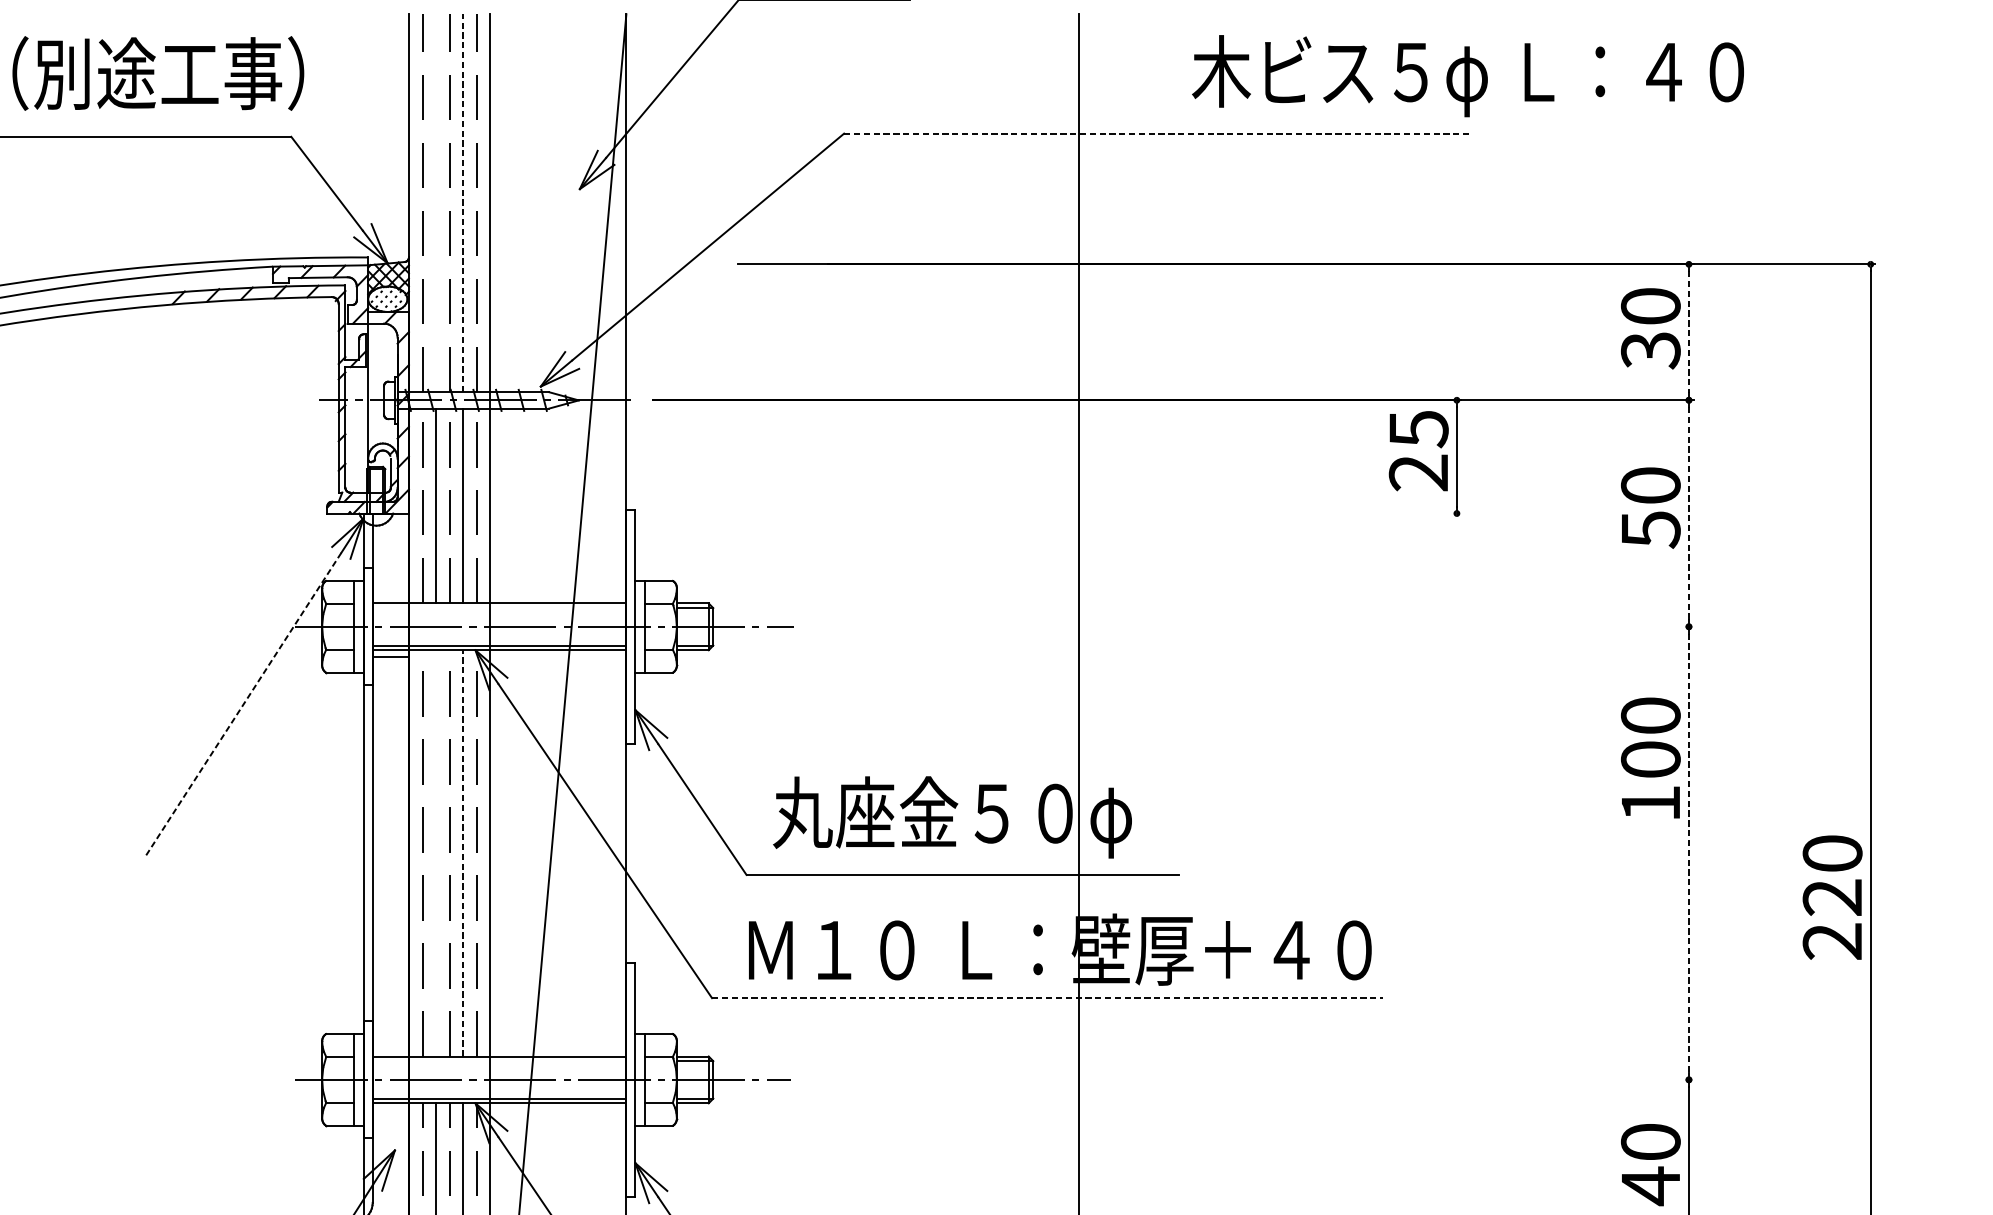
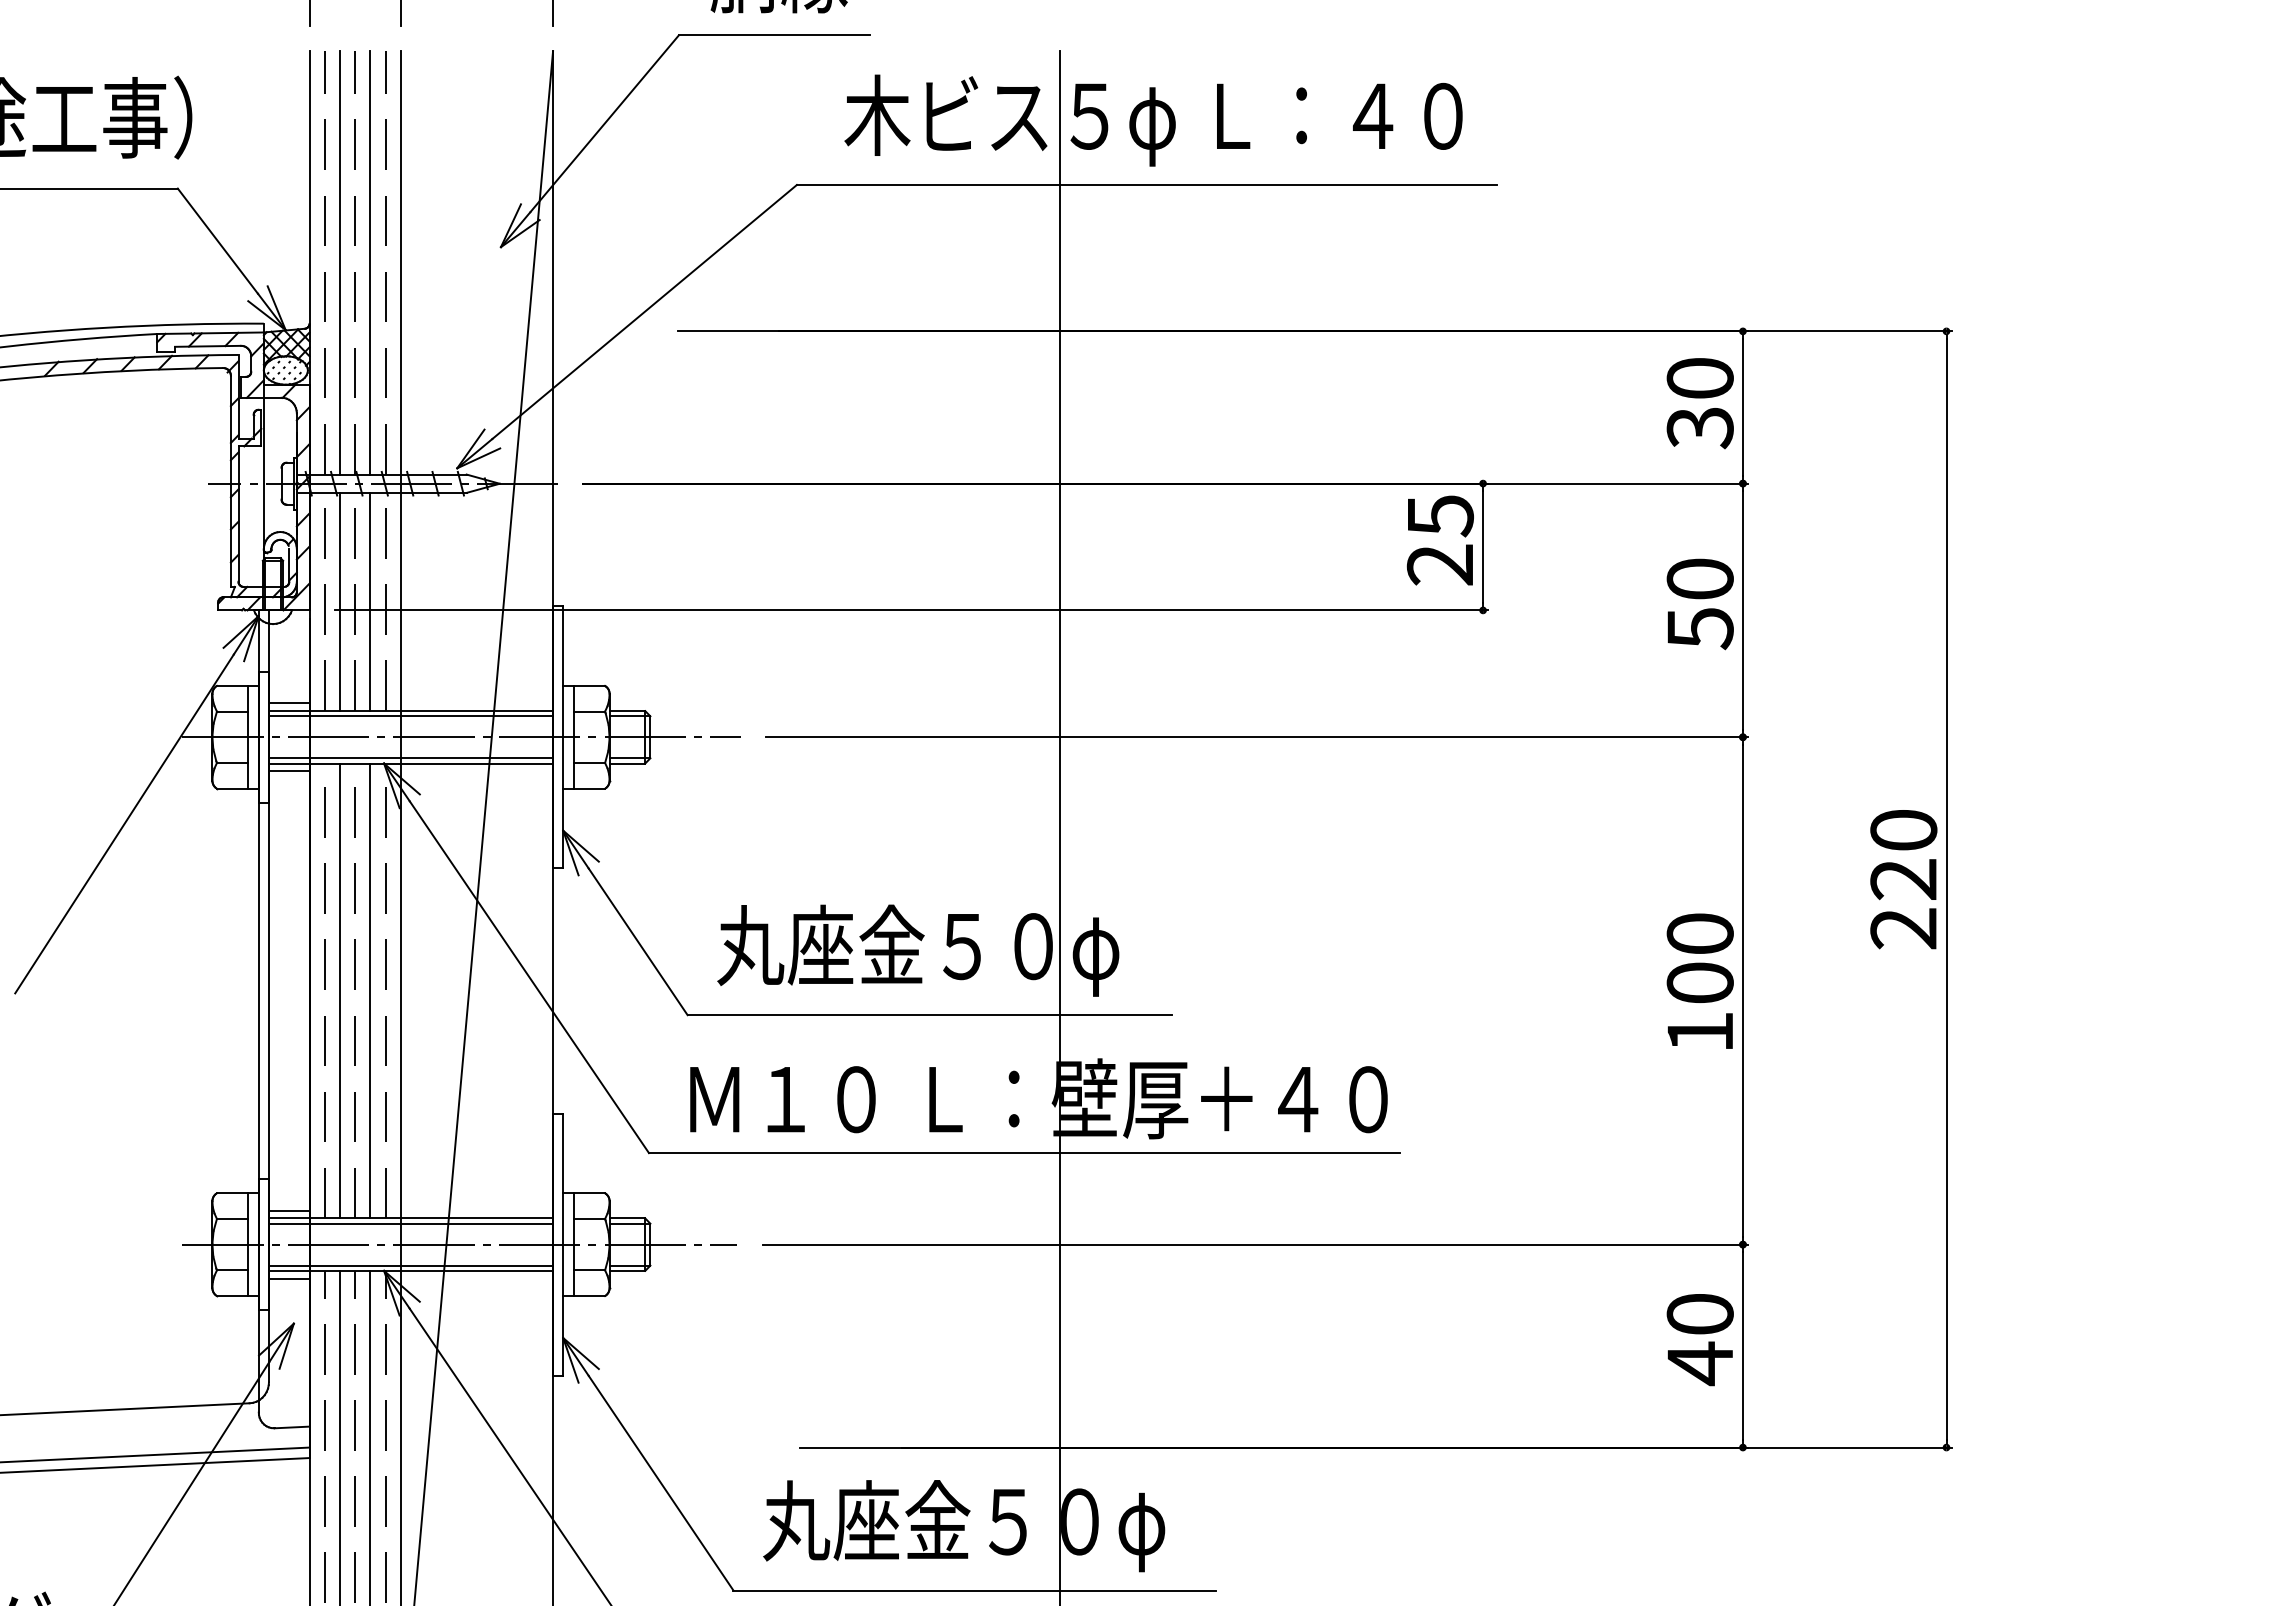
text: (1467, 76) -> (1153, 120), moved
line: (1156, 133) -> (1146, 184), dashed -> solid
line: (435, 202) -> (339, 262), added
line: (463, 202) -> (370, 262), dashed -> solid
line: (1688, 333) -> (1742, 408), dashed -> solid
line: (946, 513) -> (911, 610), added
line: (1688, 513) -> (1742, 610), dashed -> solid
line: (390, 596) -> (288, 703), added
line: (499, 608) -> (410, 716), added
line: (1254, 627) -> (1256, 737), added
line: (243, 703) -> (124, 823), dashed -> solid
text: (1650, 757) -> (1699, 980), moved
line: (435, 852) -> (339, 990), added
line: (463, 852) -> (370, 990), dashed -> solid
line: (1688, 853) -> (1742, 991), dashed -> solid
text: (1832, 897) -> (1903, 879), moved
line: (1047, 998) -> (1024, 1153), dashed -> solid
line: (390, 1049) -> (288, 1210), added
line: (499, 1061) -> (410, 1223), added
line: (1253, 1079) -> (1255, 1244), added
line: (390, 1110) -> (288, 1278), added

